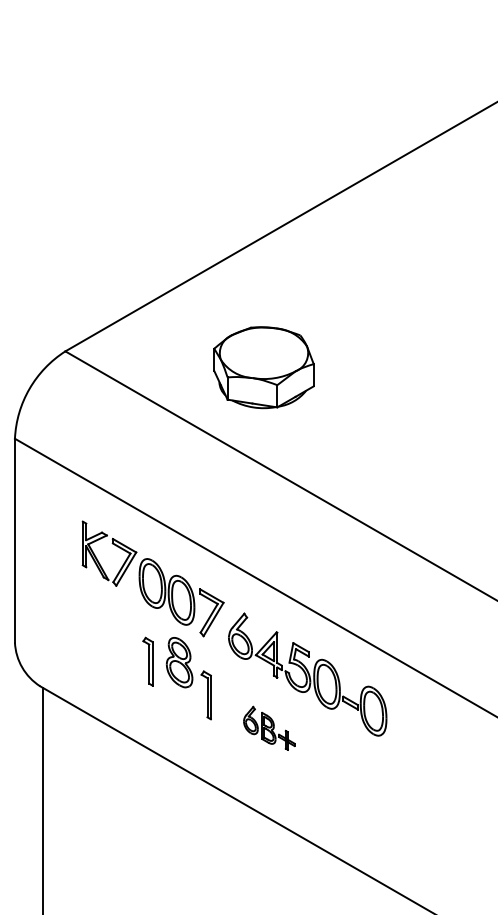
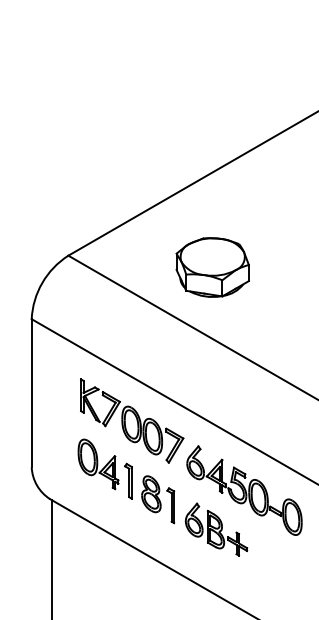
part: (106, 638) -> (98, 464), added
part: (179, 662) -> (151, 494), moved
part: (269, 728) -> (216, 529), size x1.67

